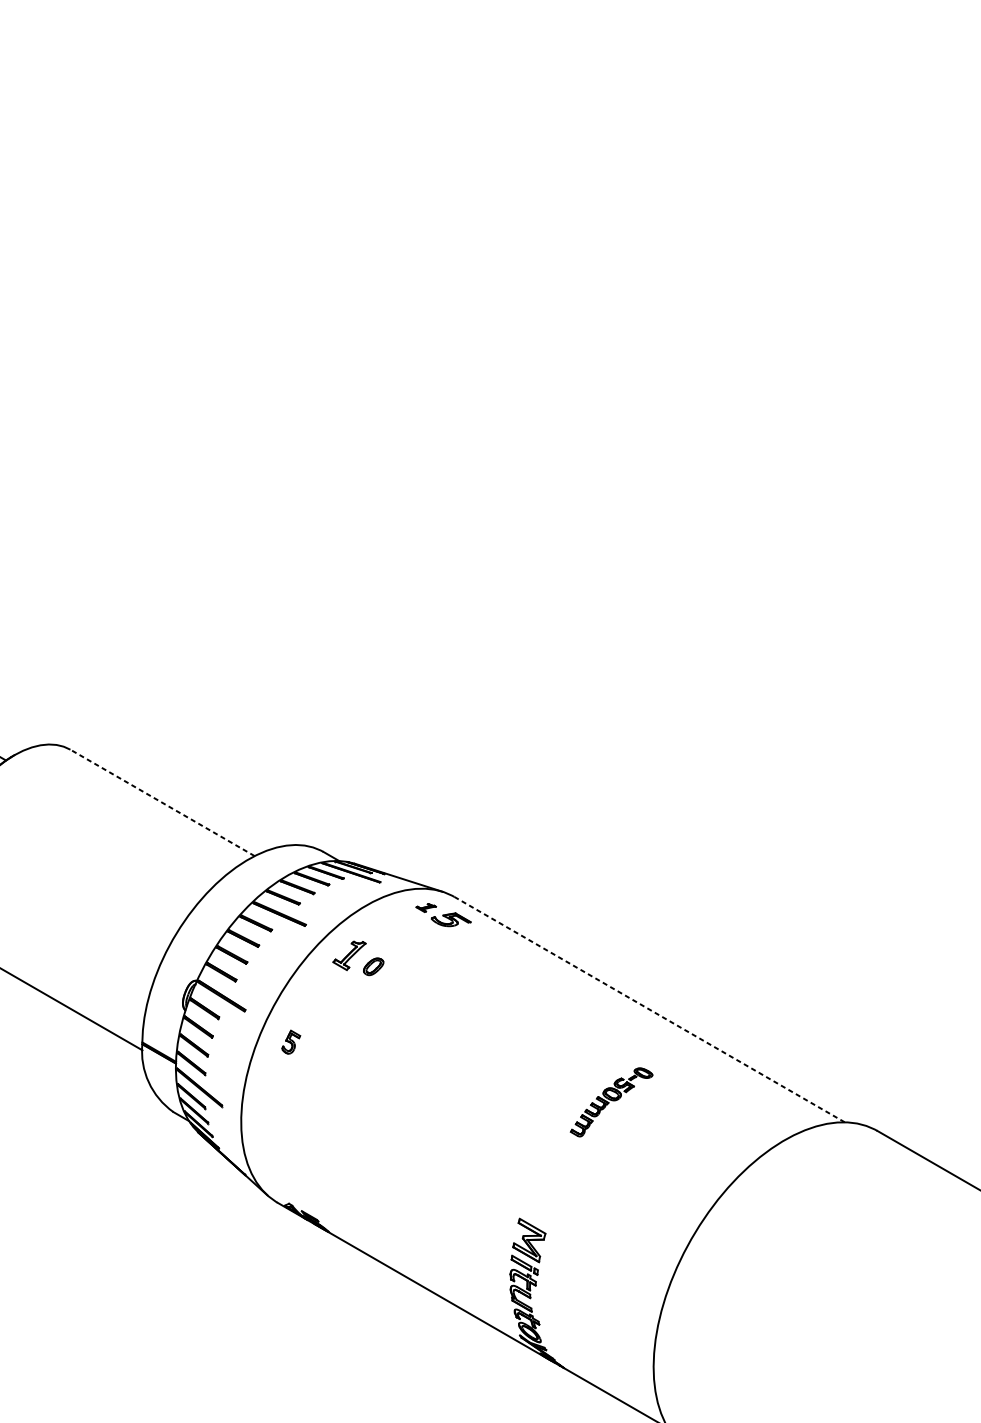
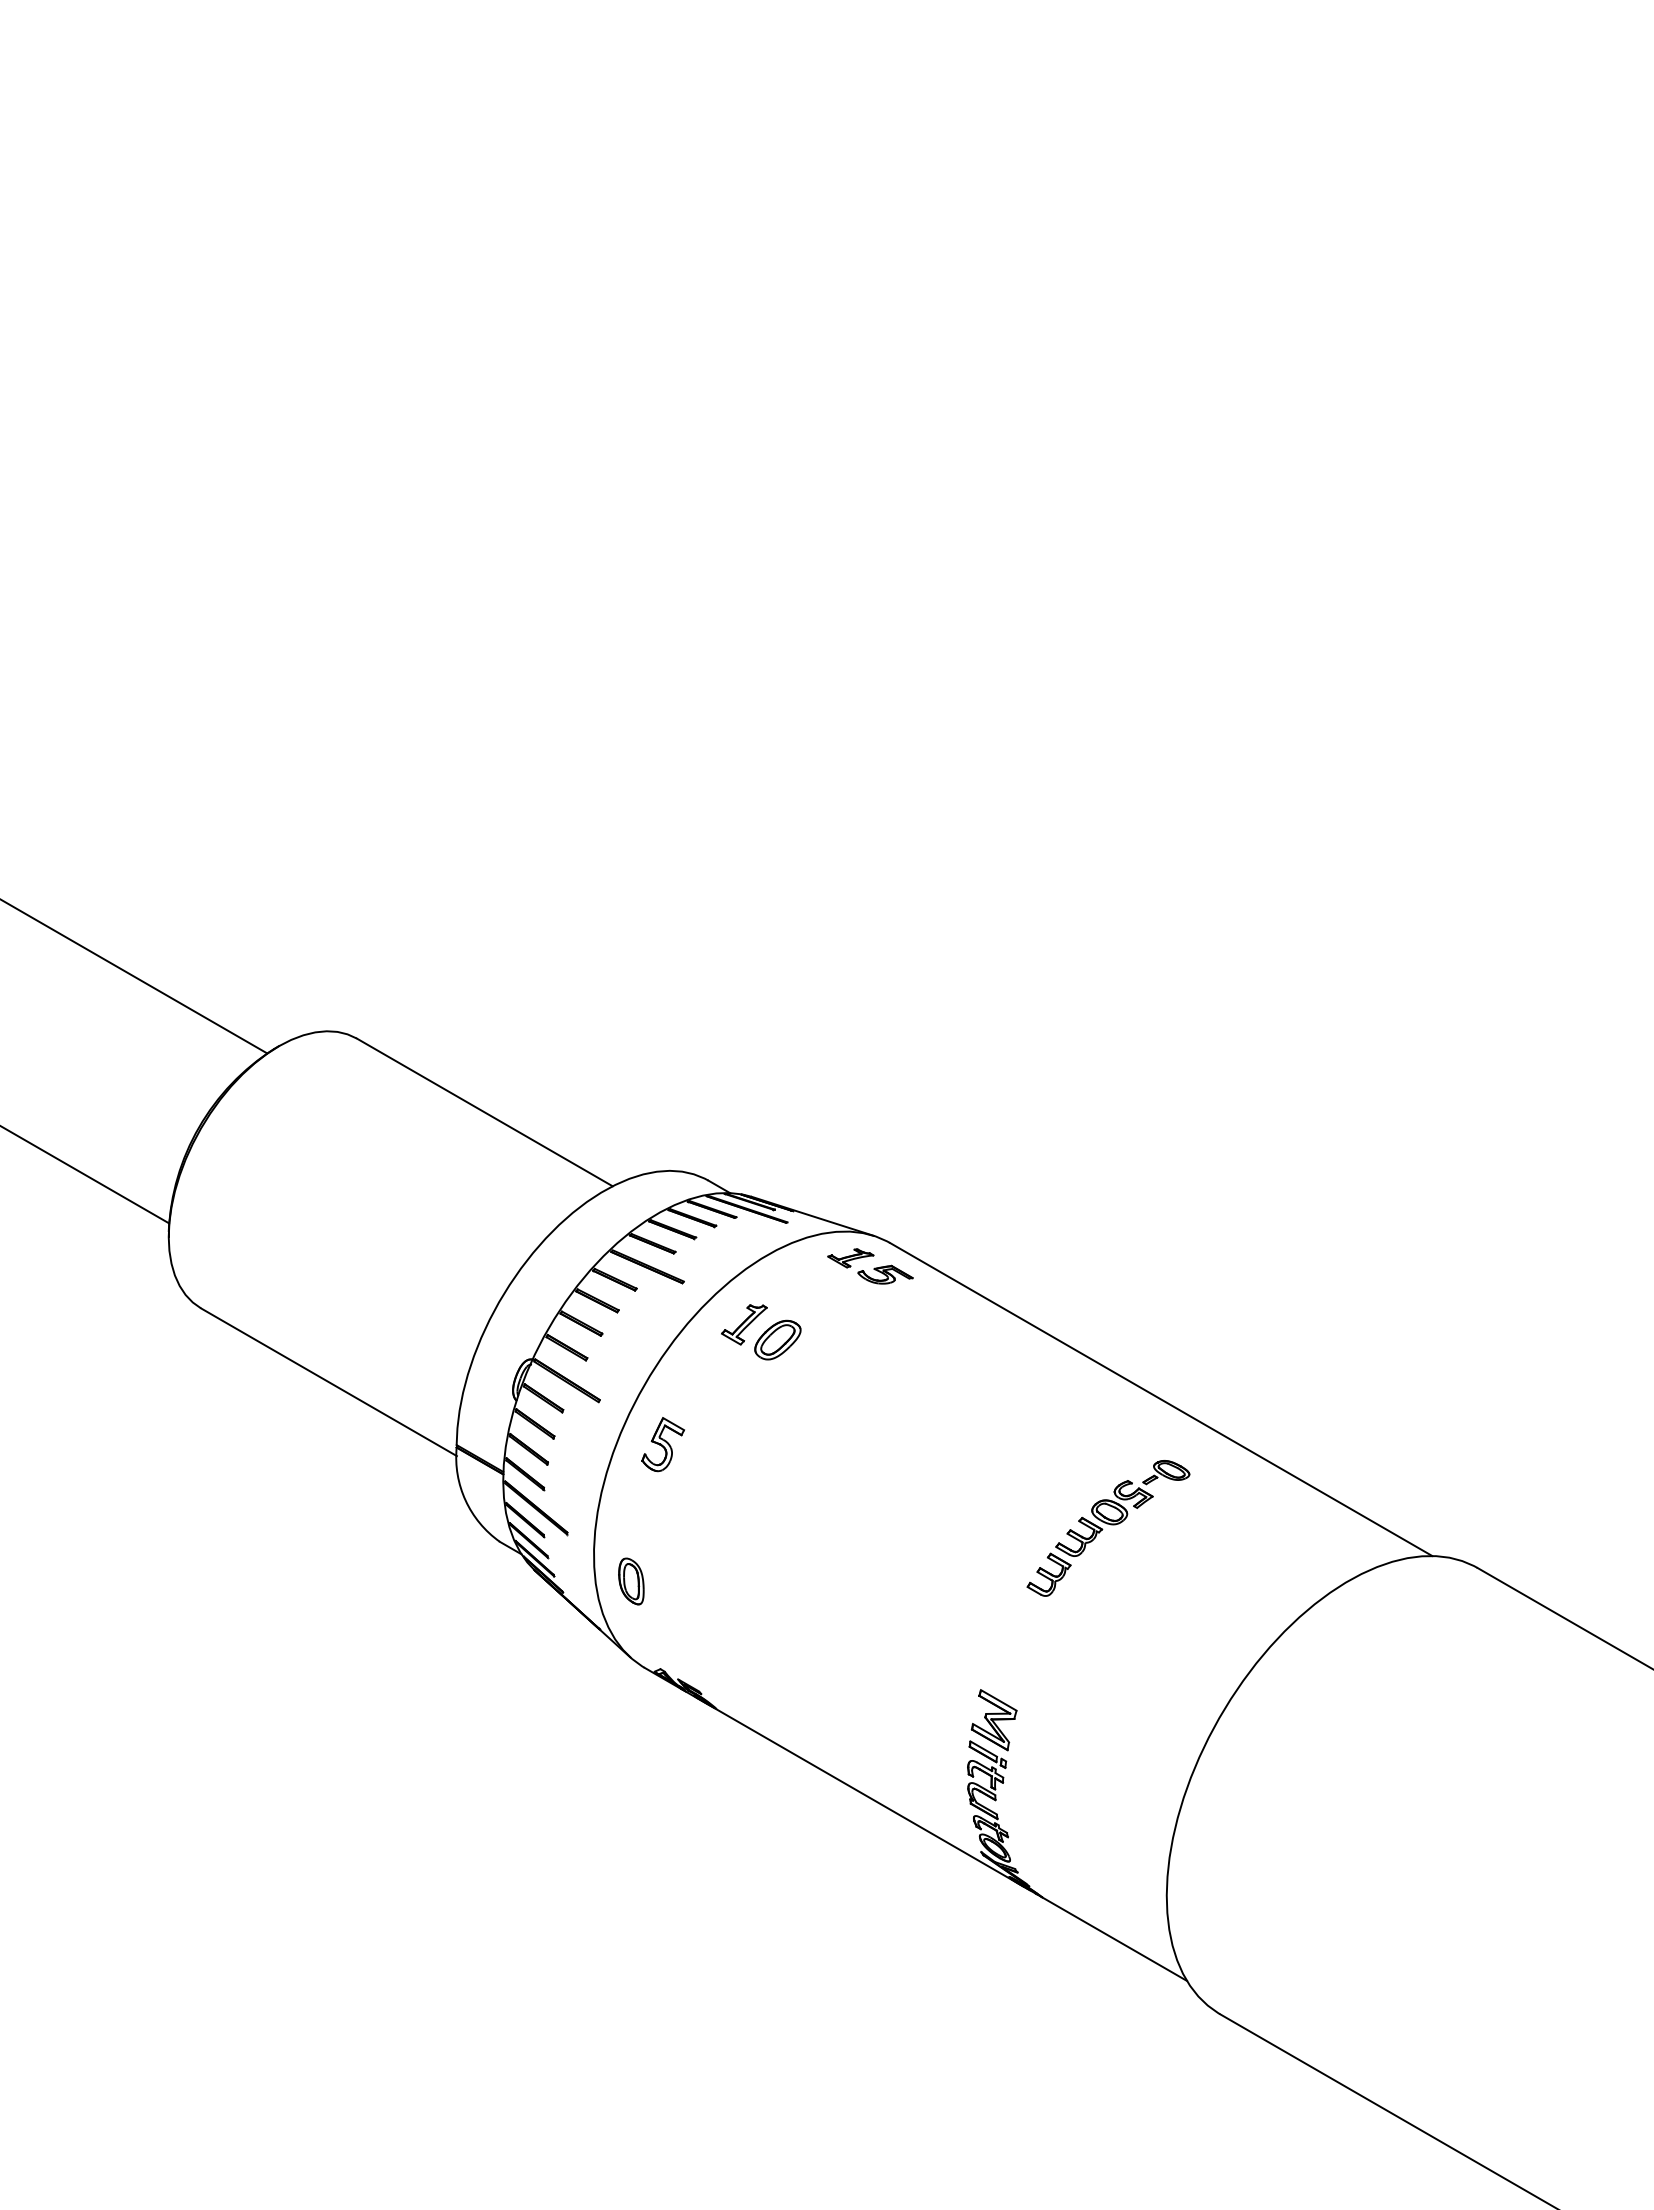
line: (162, 802) -> (484, 1112), dashed -> solid
part: (425, 908) -> (850, 1258), size x1.67
part: (373, 966) -> (777, 1339), size x1.67
line: (649, 1009) -> (1160, 1399), dashed -> solid
part: (291, 1042) -> (663, 1444), size x1.67
part: (611, 1102) -> (1108, 1528), size x1.43
part: (268, 1140) -> (631, 1581), added

